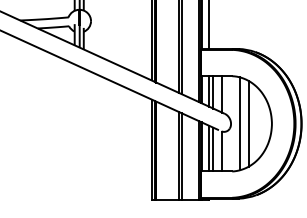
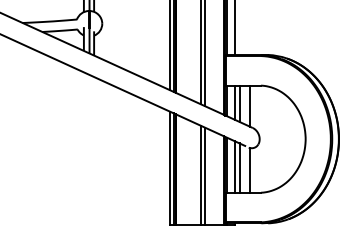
line: (239, 123) -> (269, 138), removed
line: (248, 123) -> (279, 138), removed

